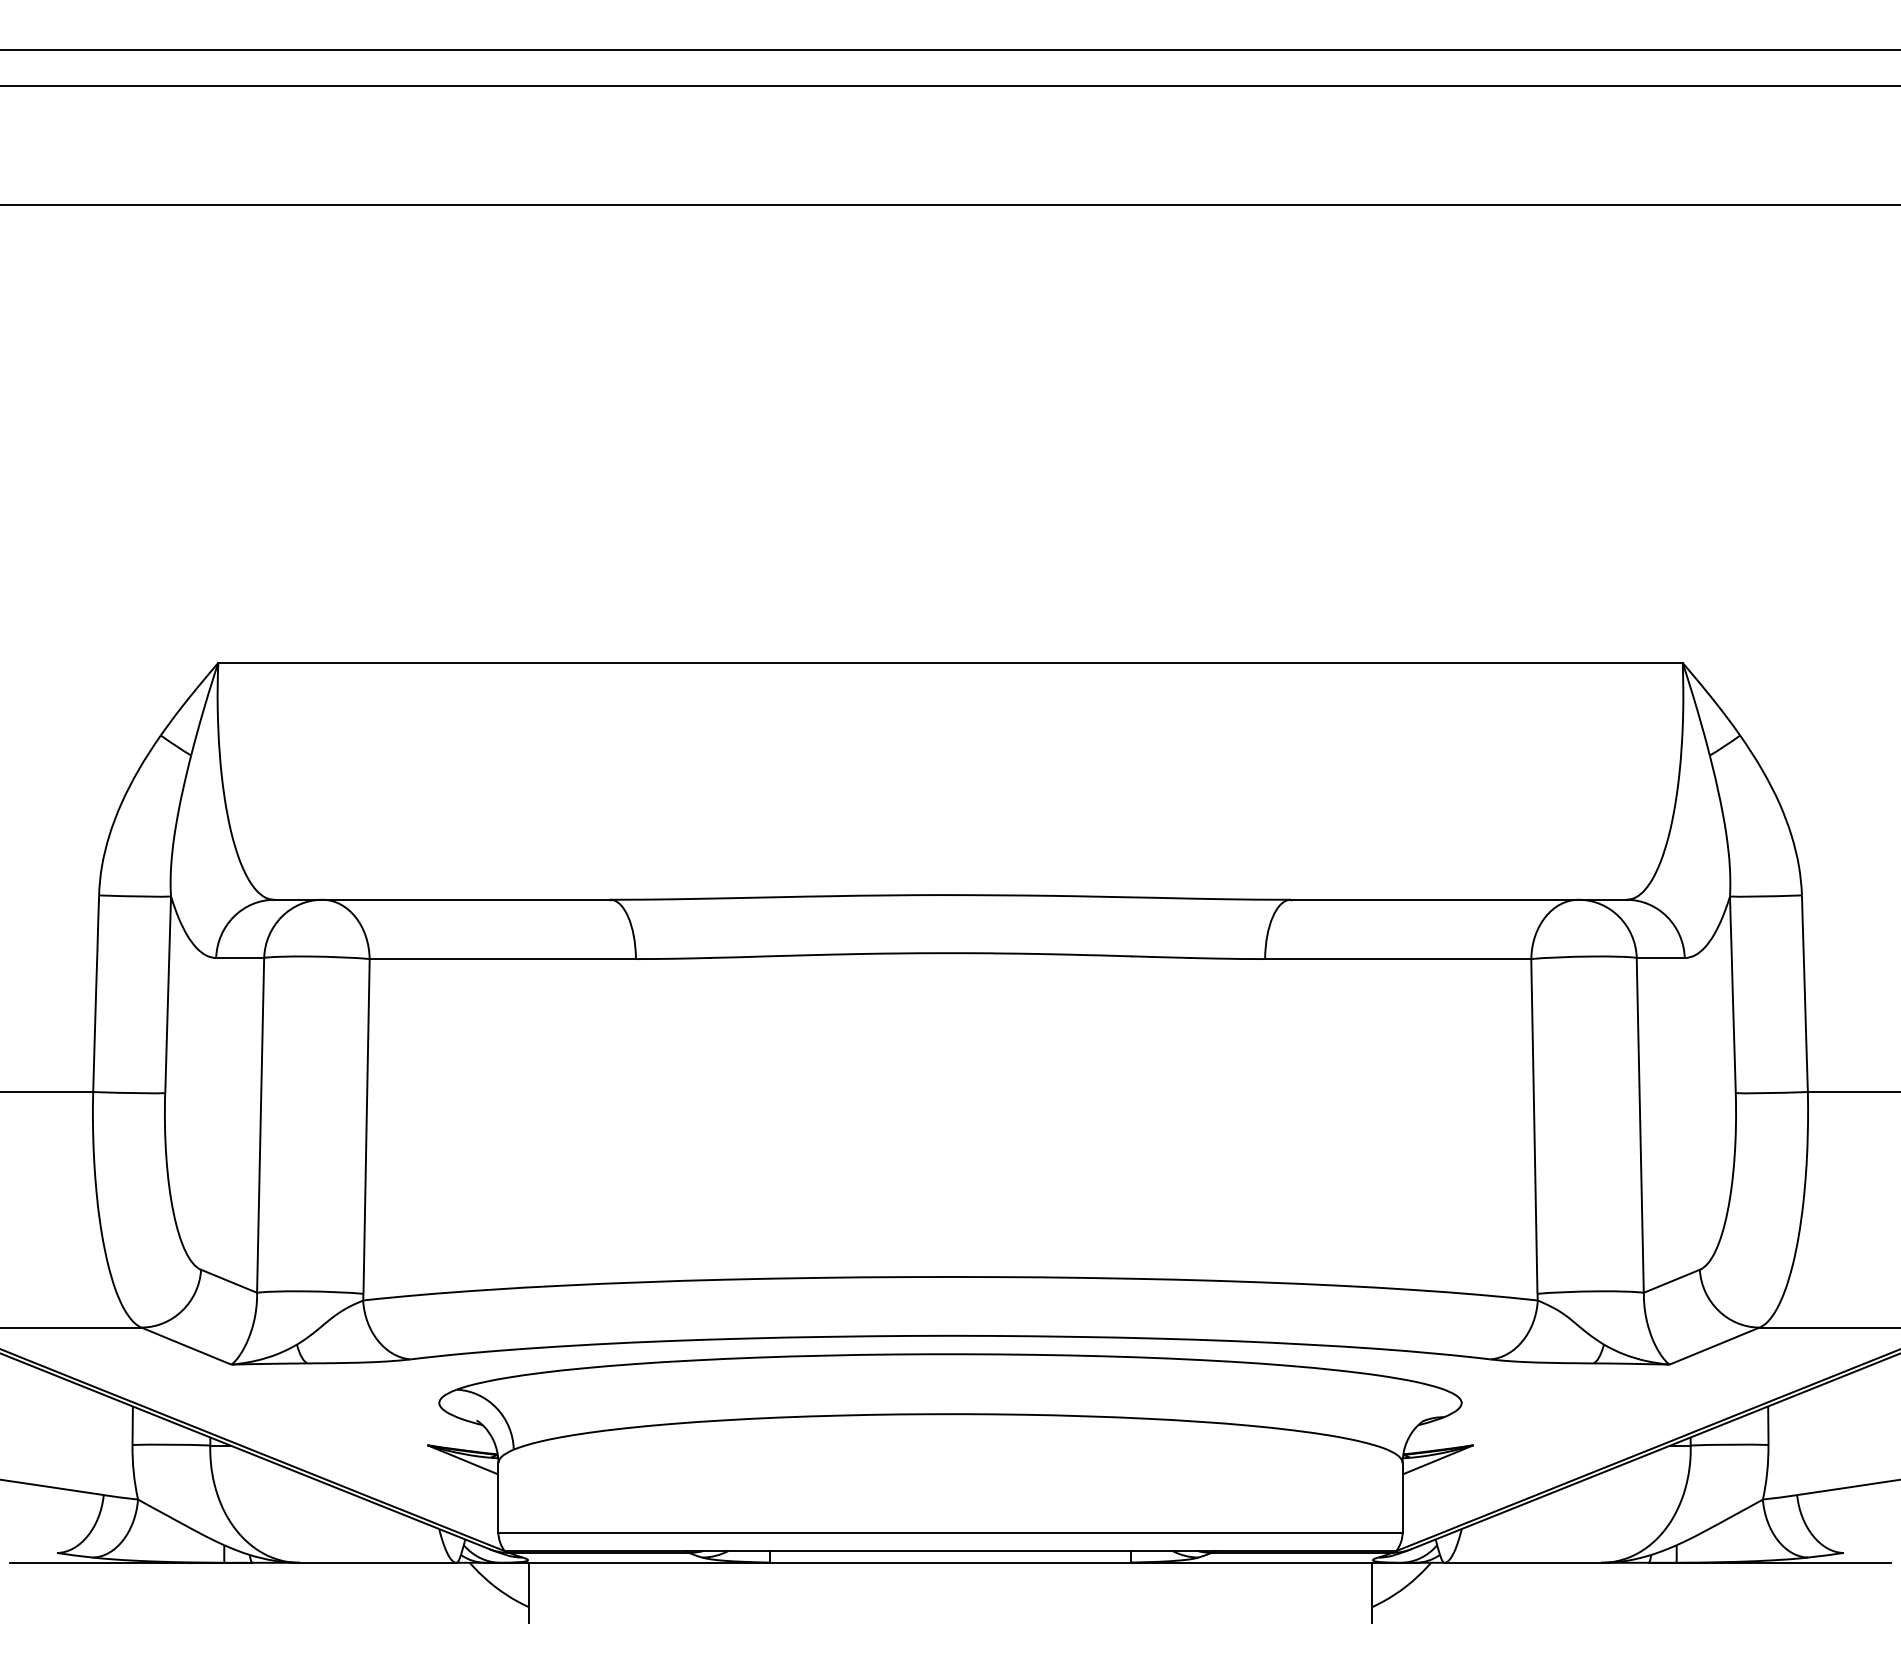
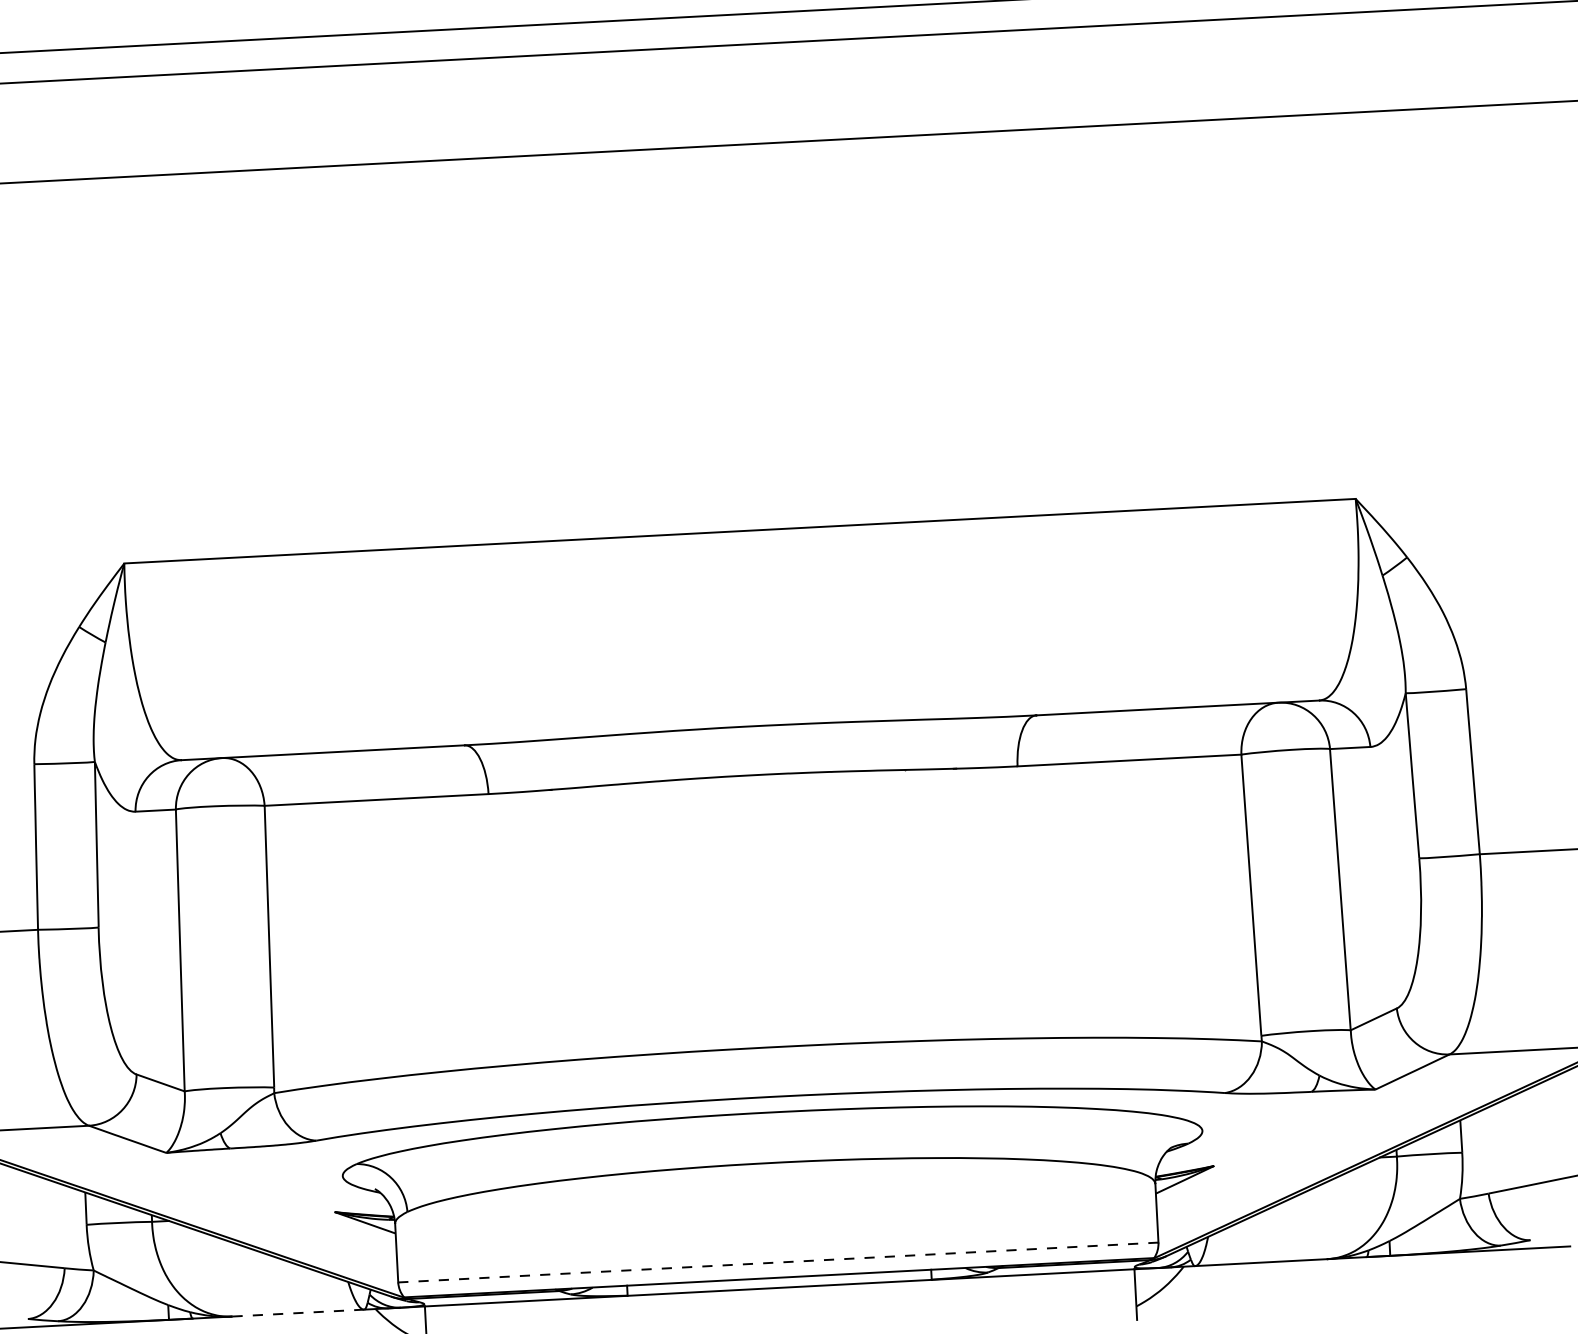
line: (951, 1532) -> (779, 1262), solid -> dashed
line: (378, 1562) -> (298, 1312), solid -> dashed

